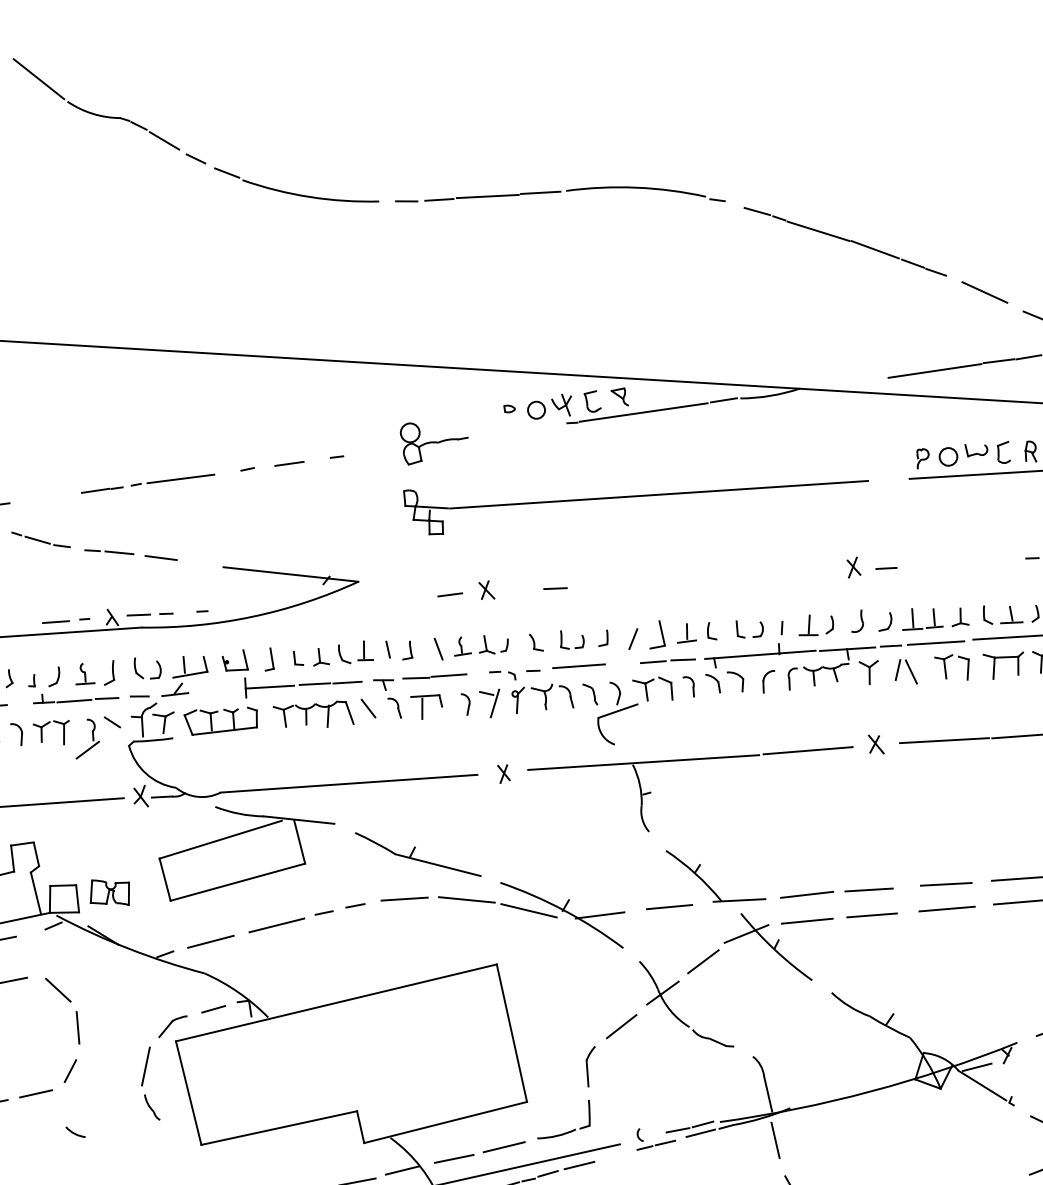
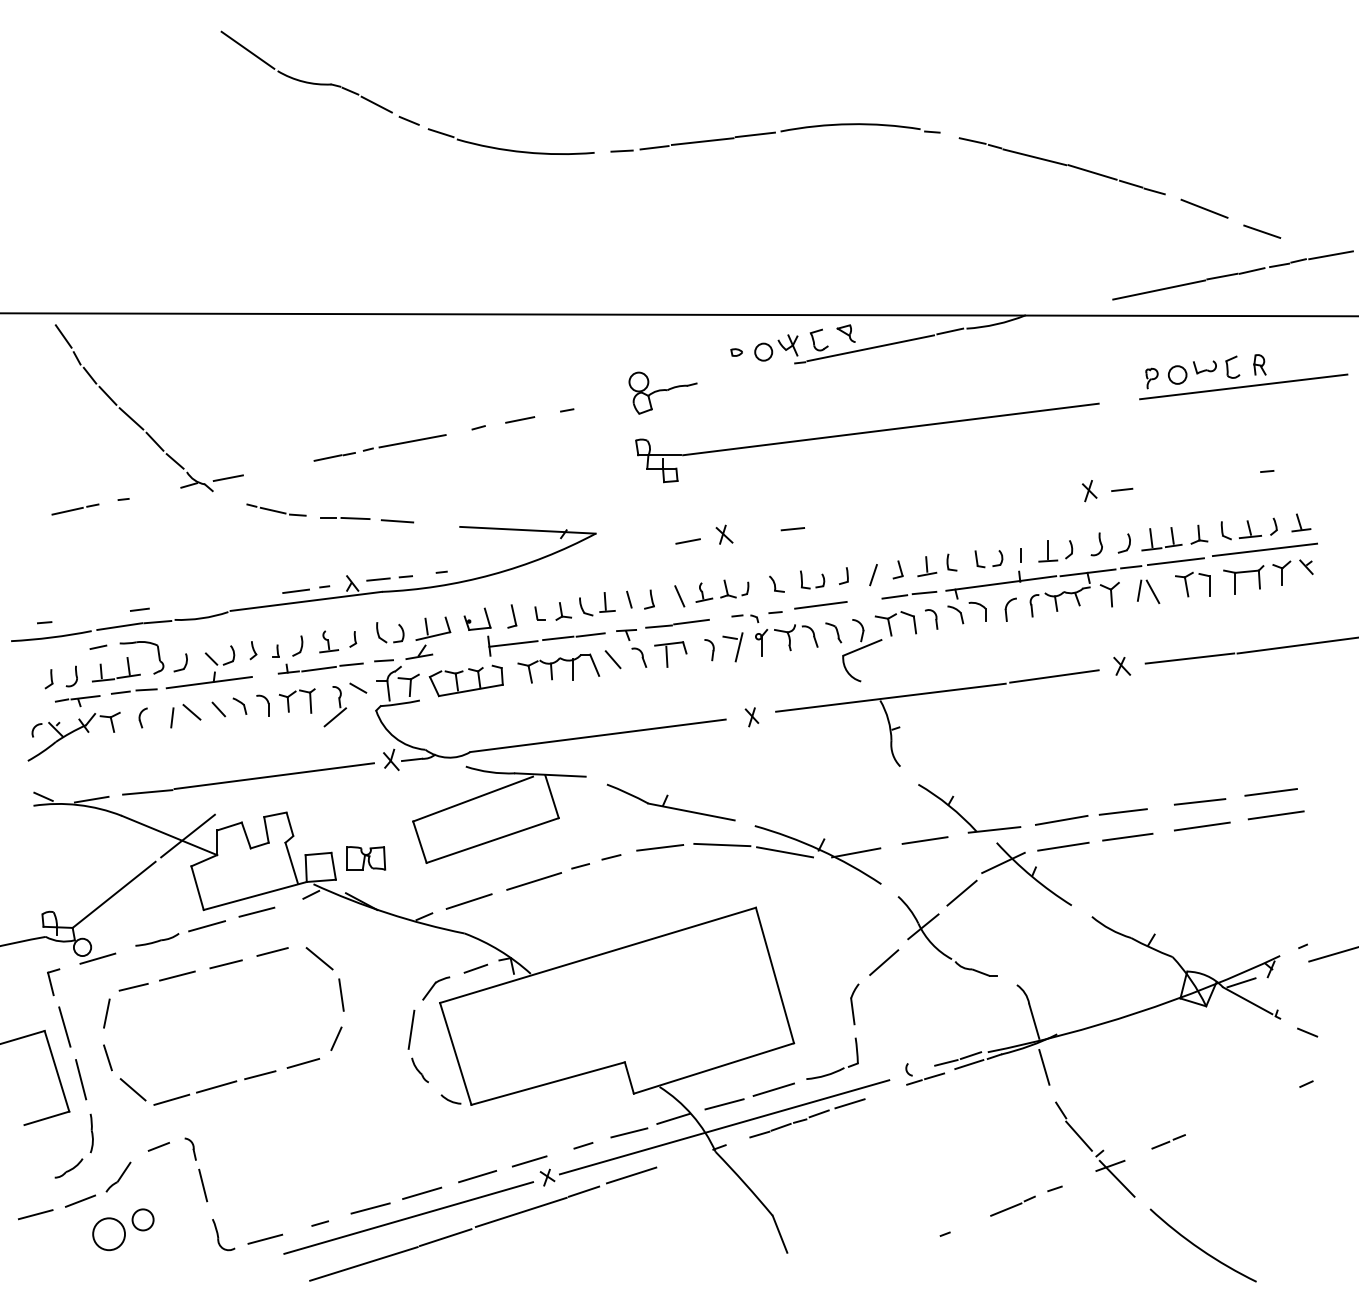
part: (657, 634) -> (897, 569), size x0.62
part: (110, 673) -> (353, 639), size x0.62
arc: (74, 1132) -> (449, 1099), moved

